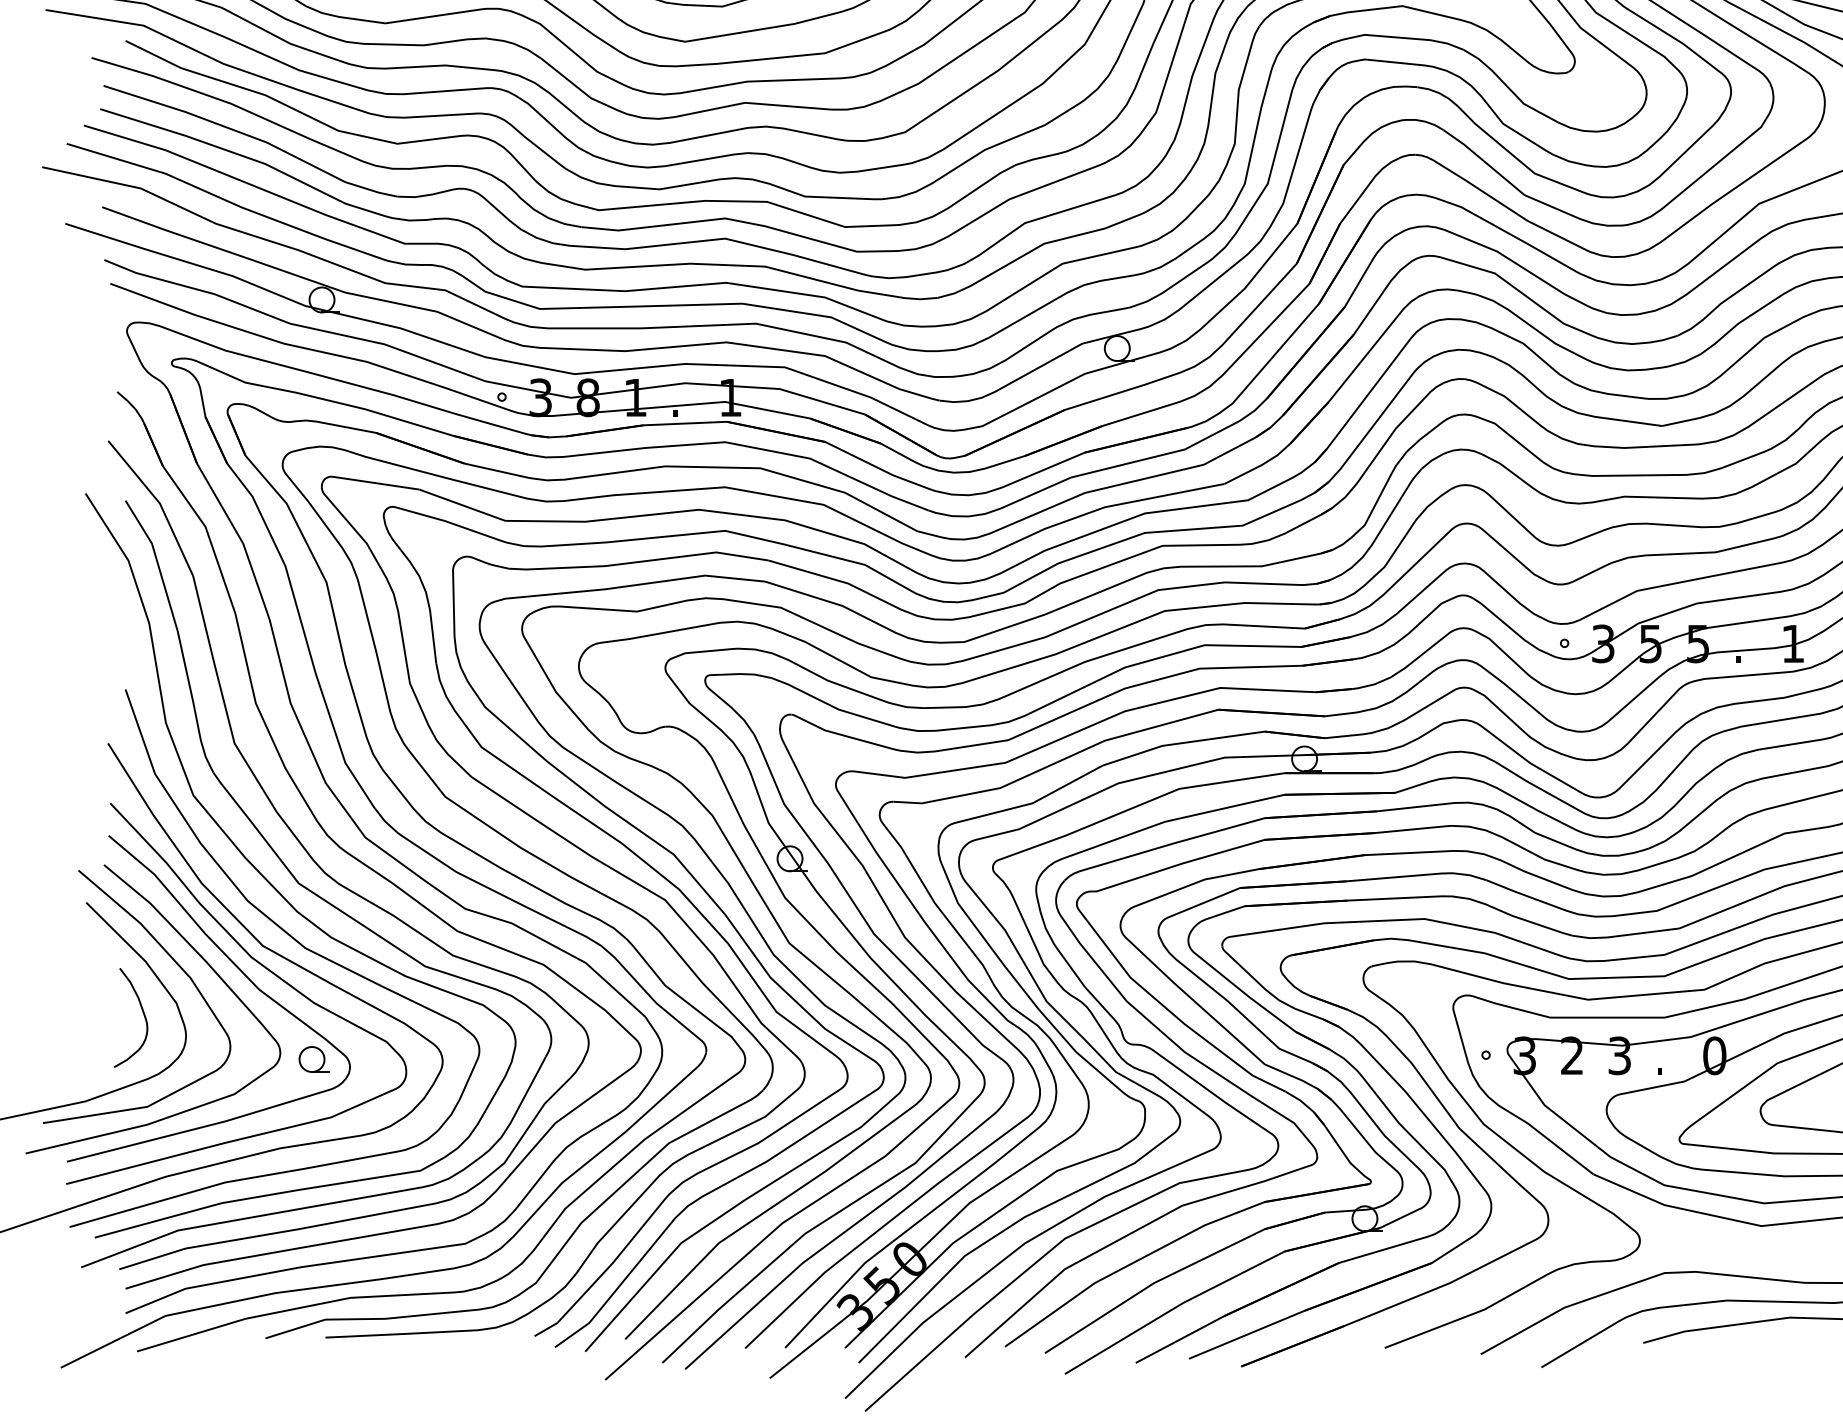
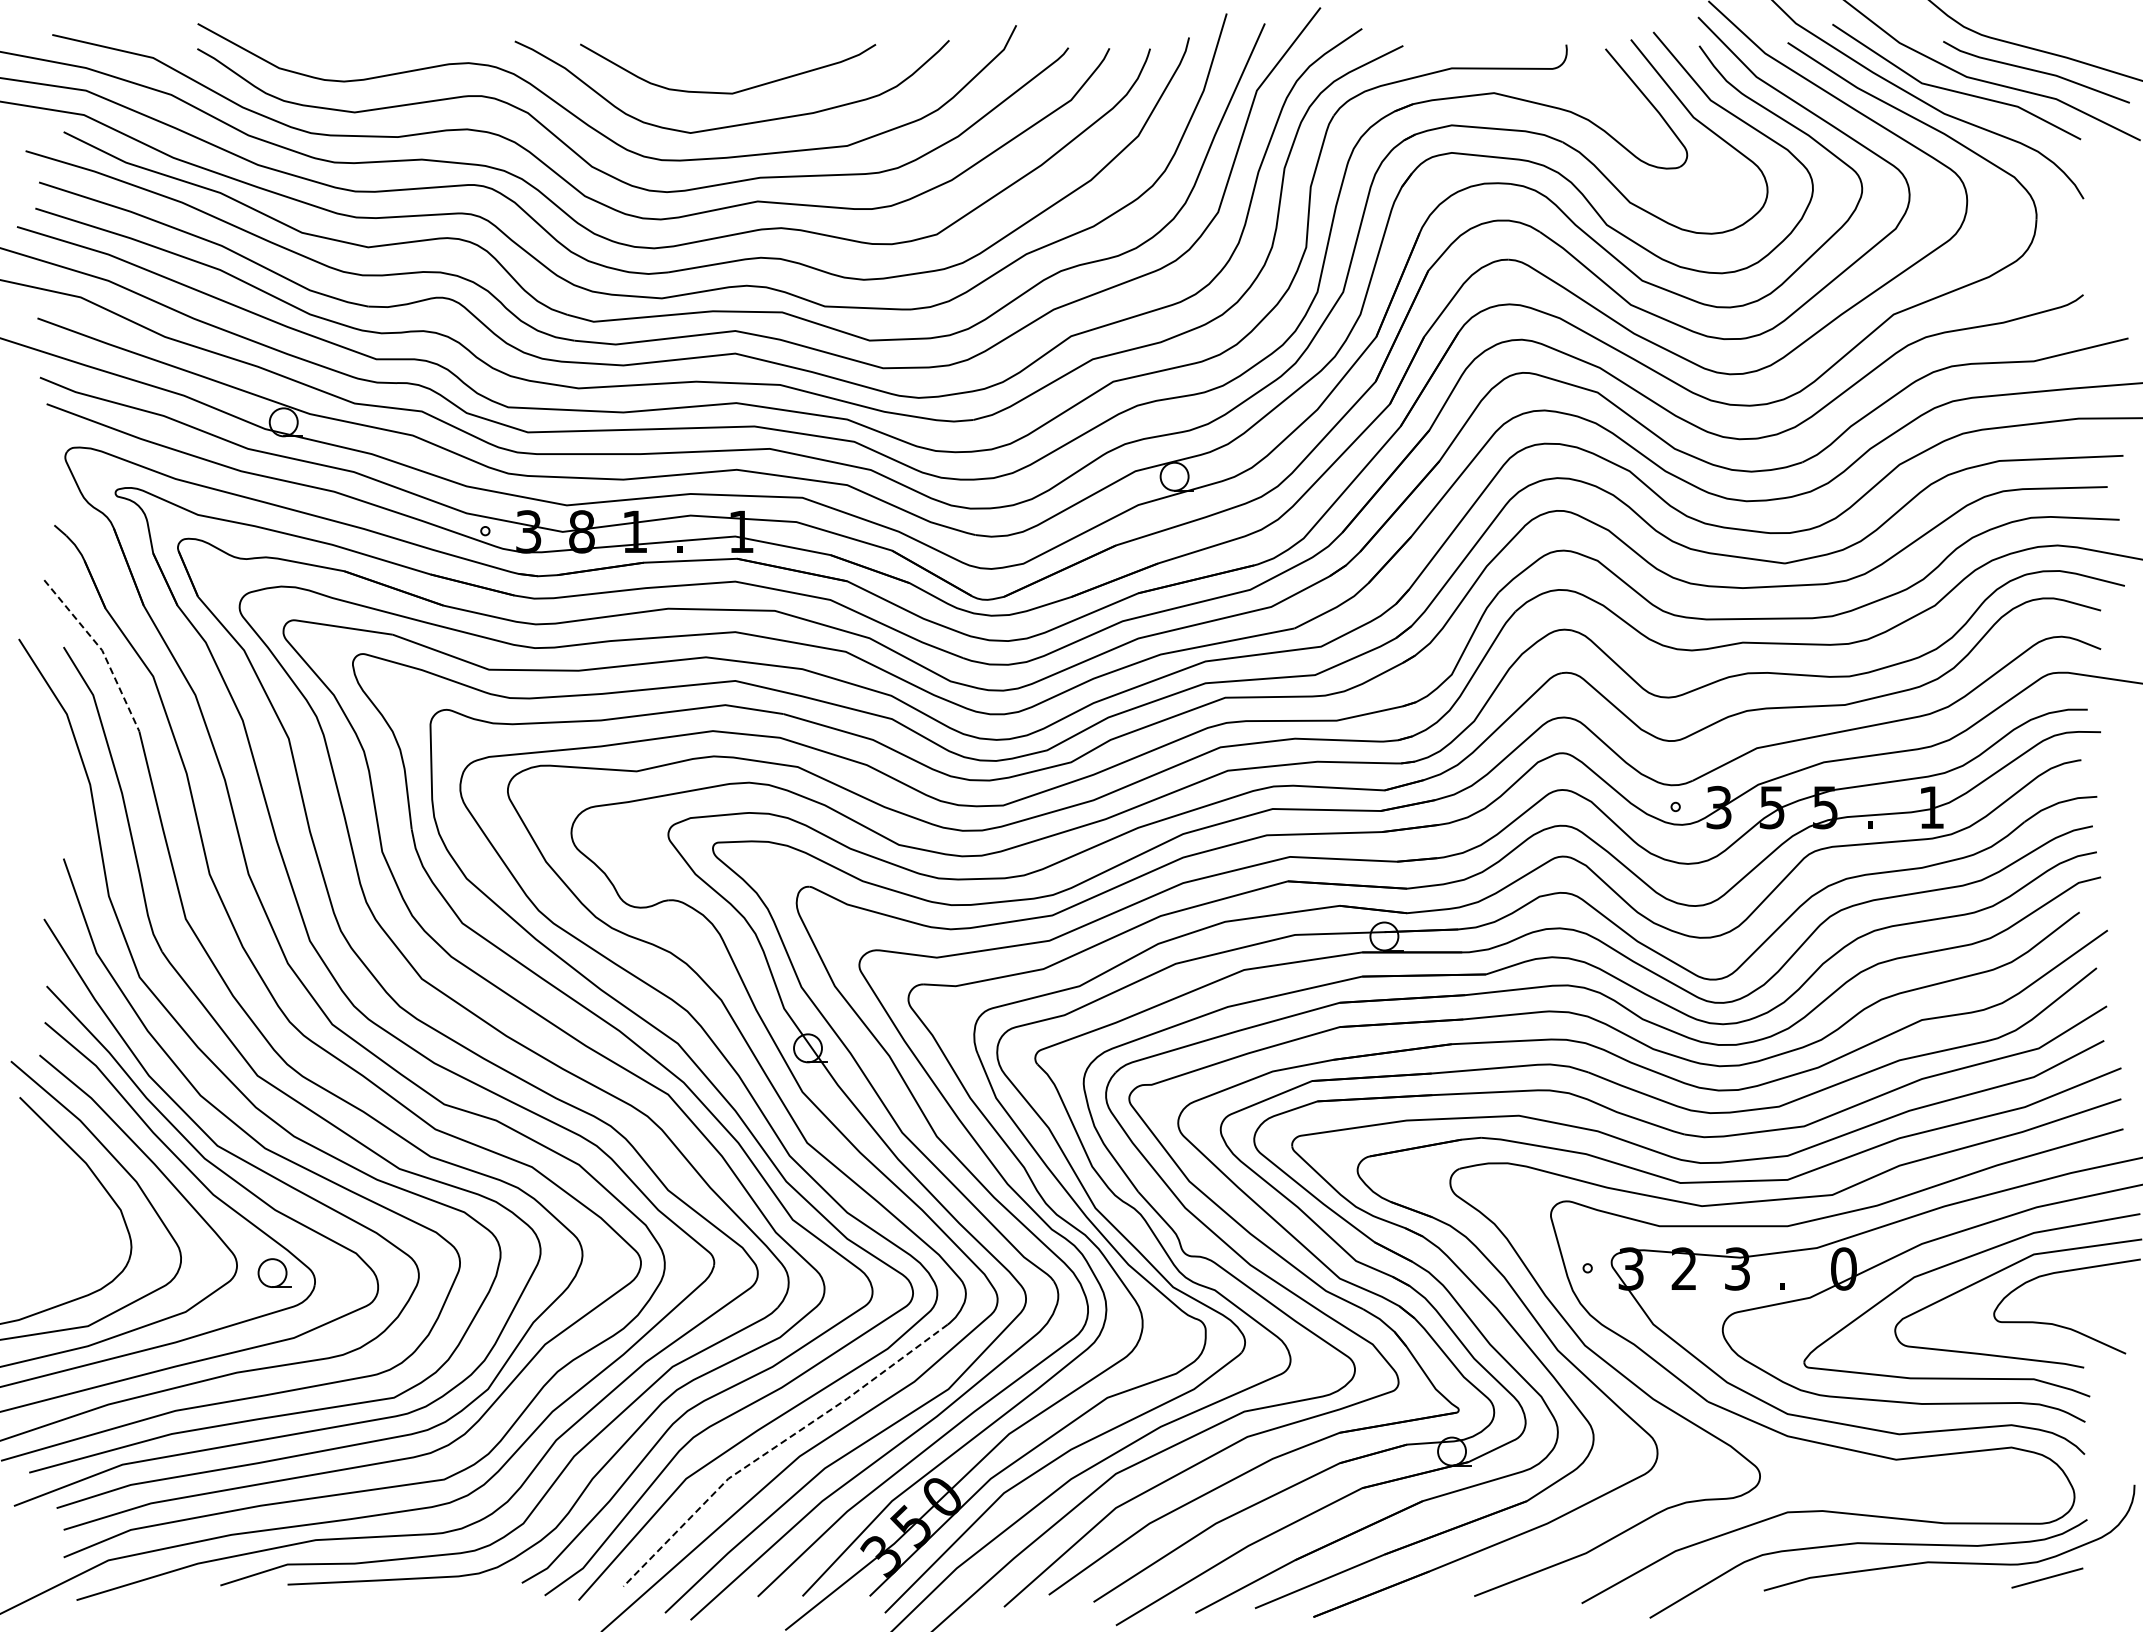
line: (160, 503) -> (102, 650), solid -> dashed
part: (142, 1012) -> (82, 1220), removed
line: (762, 1213) -> (777, 1445), solid -> dashed

